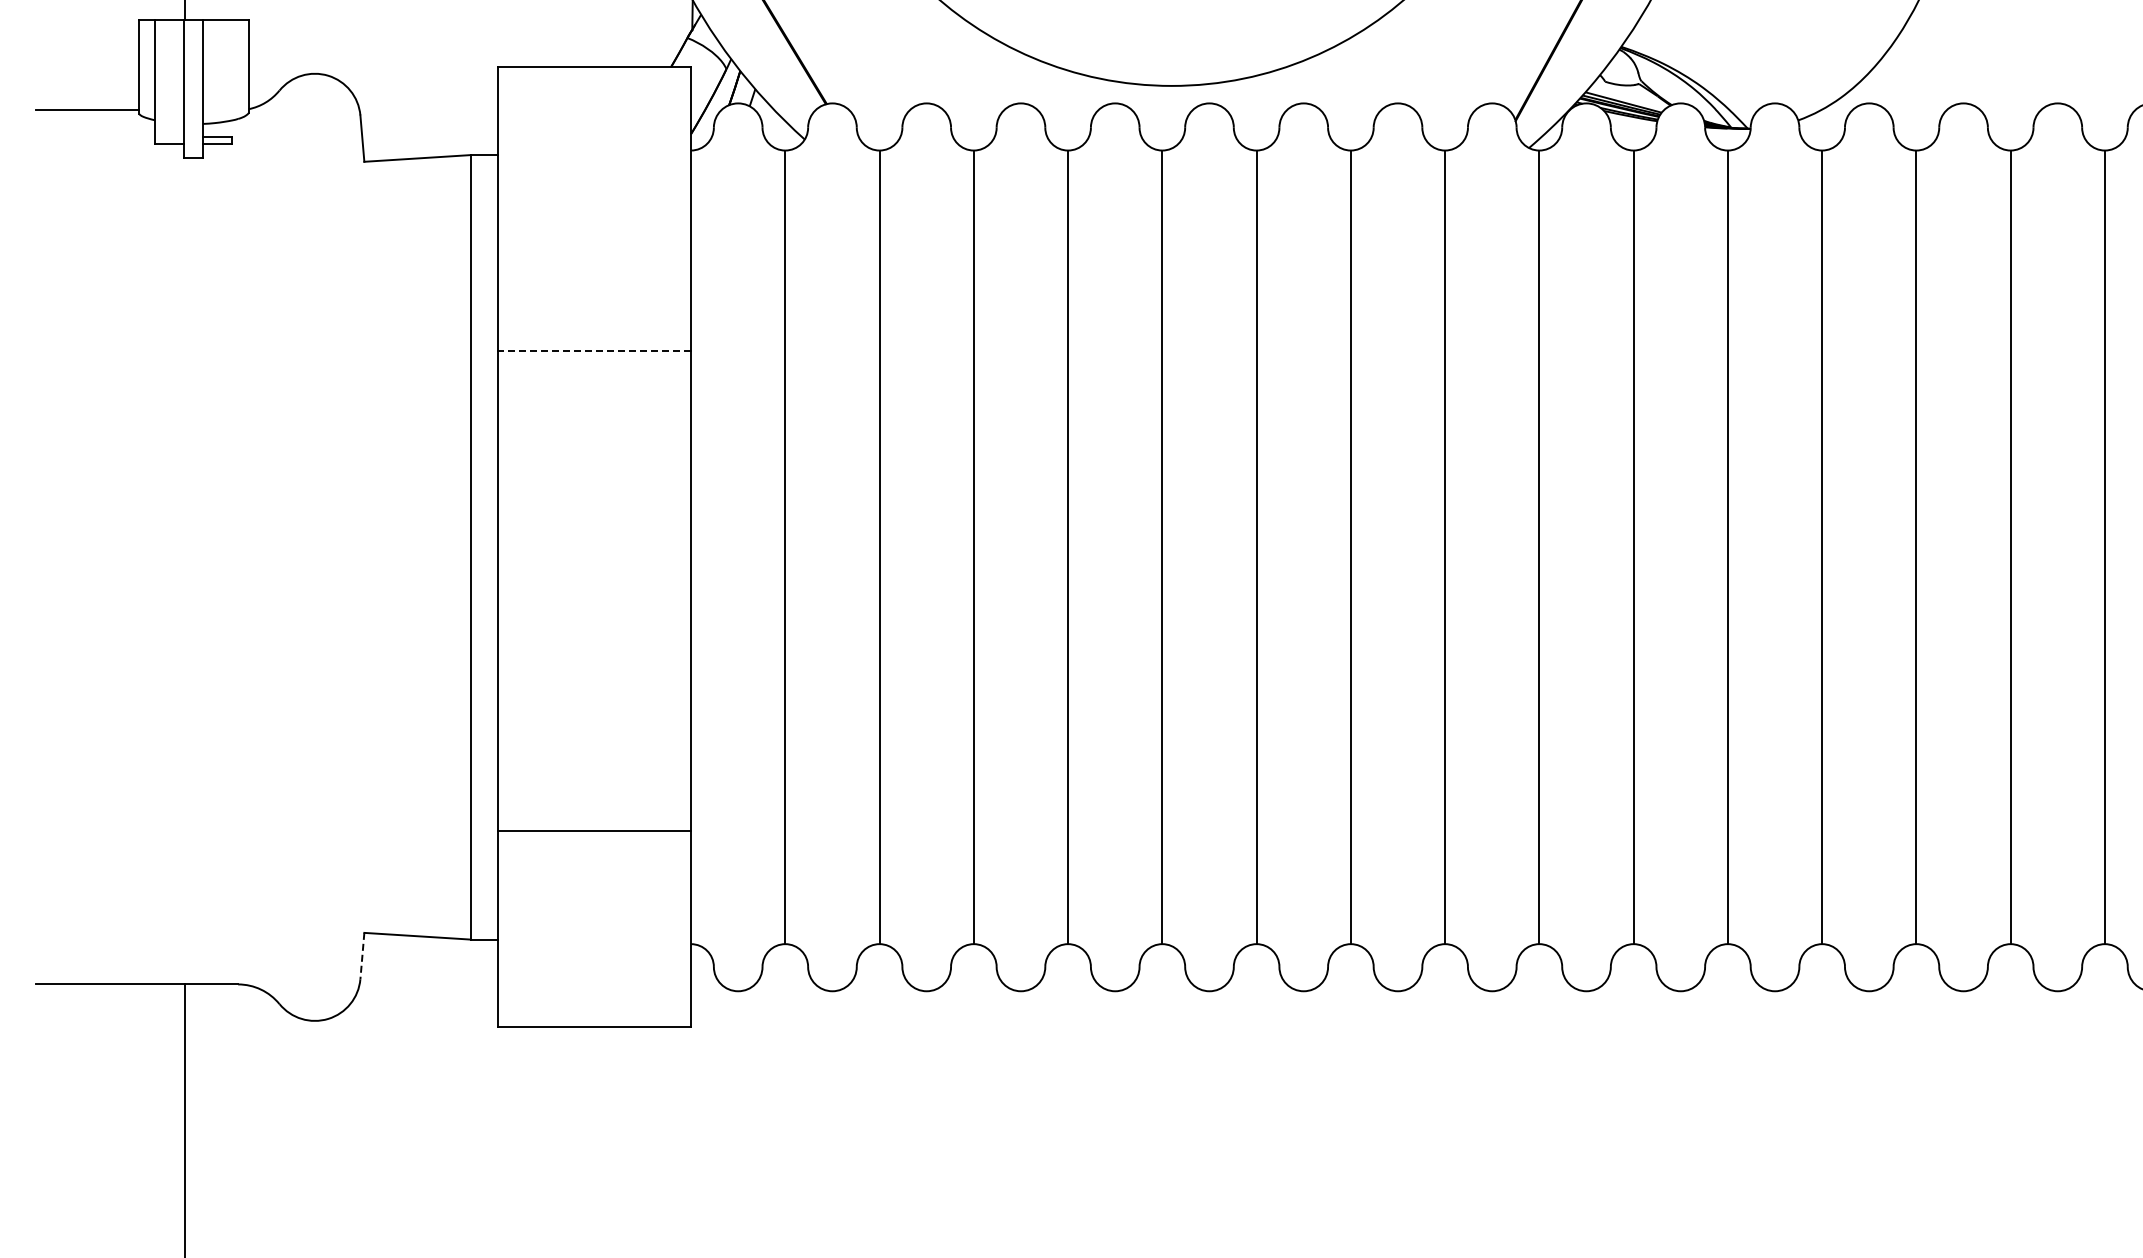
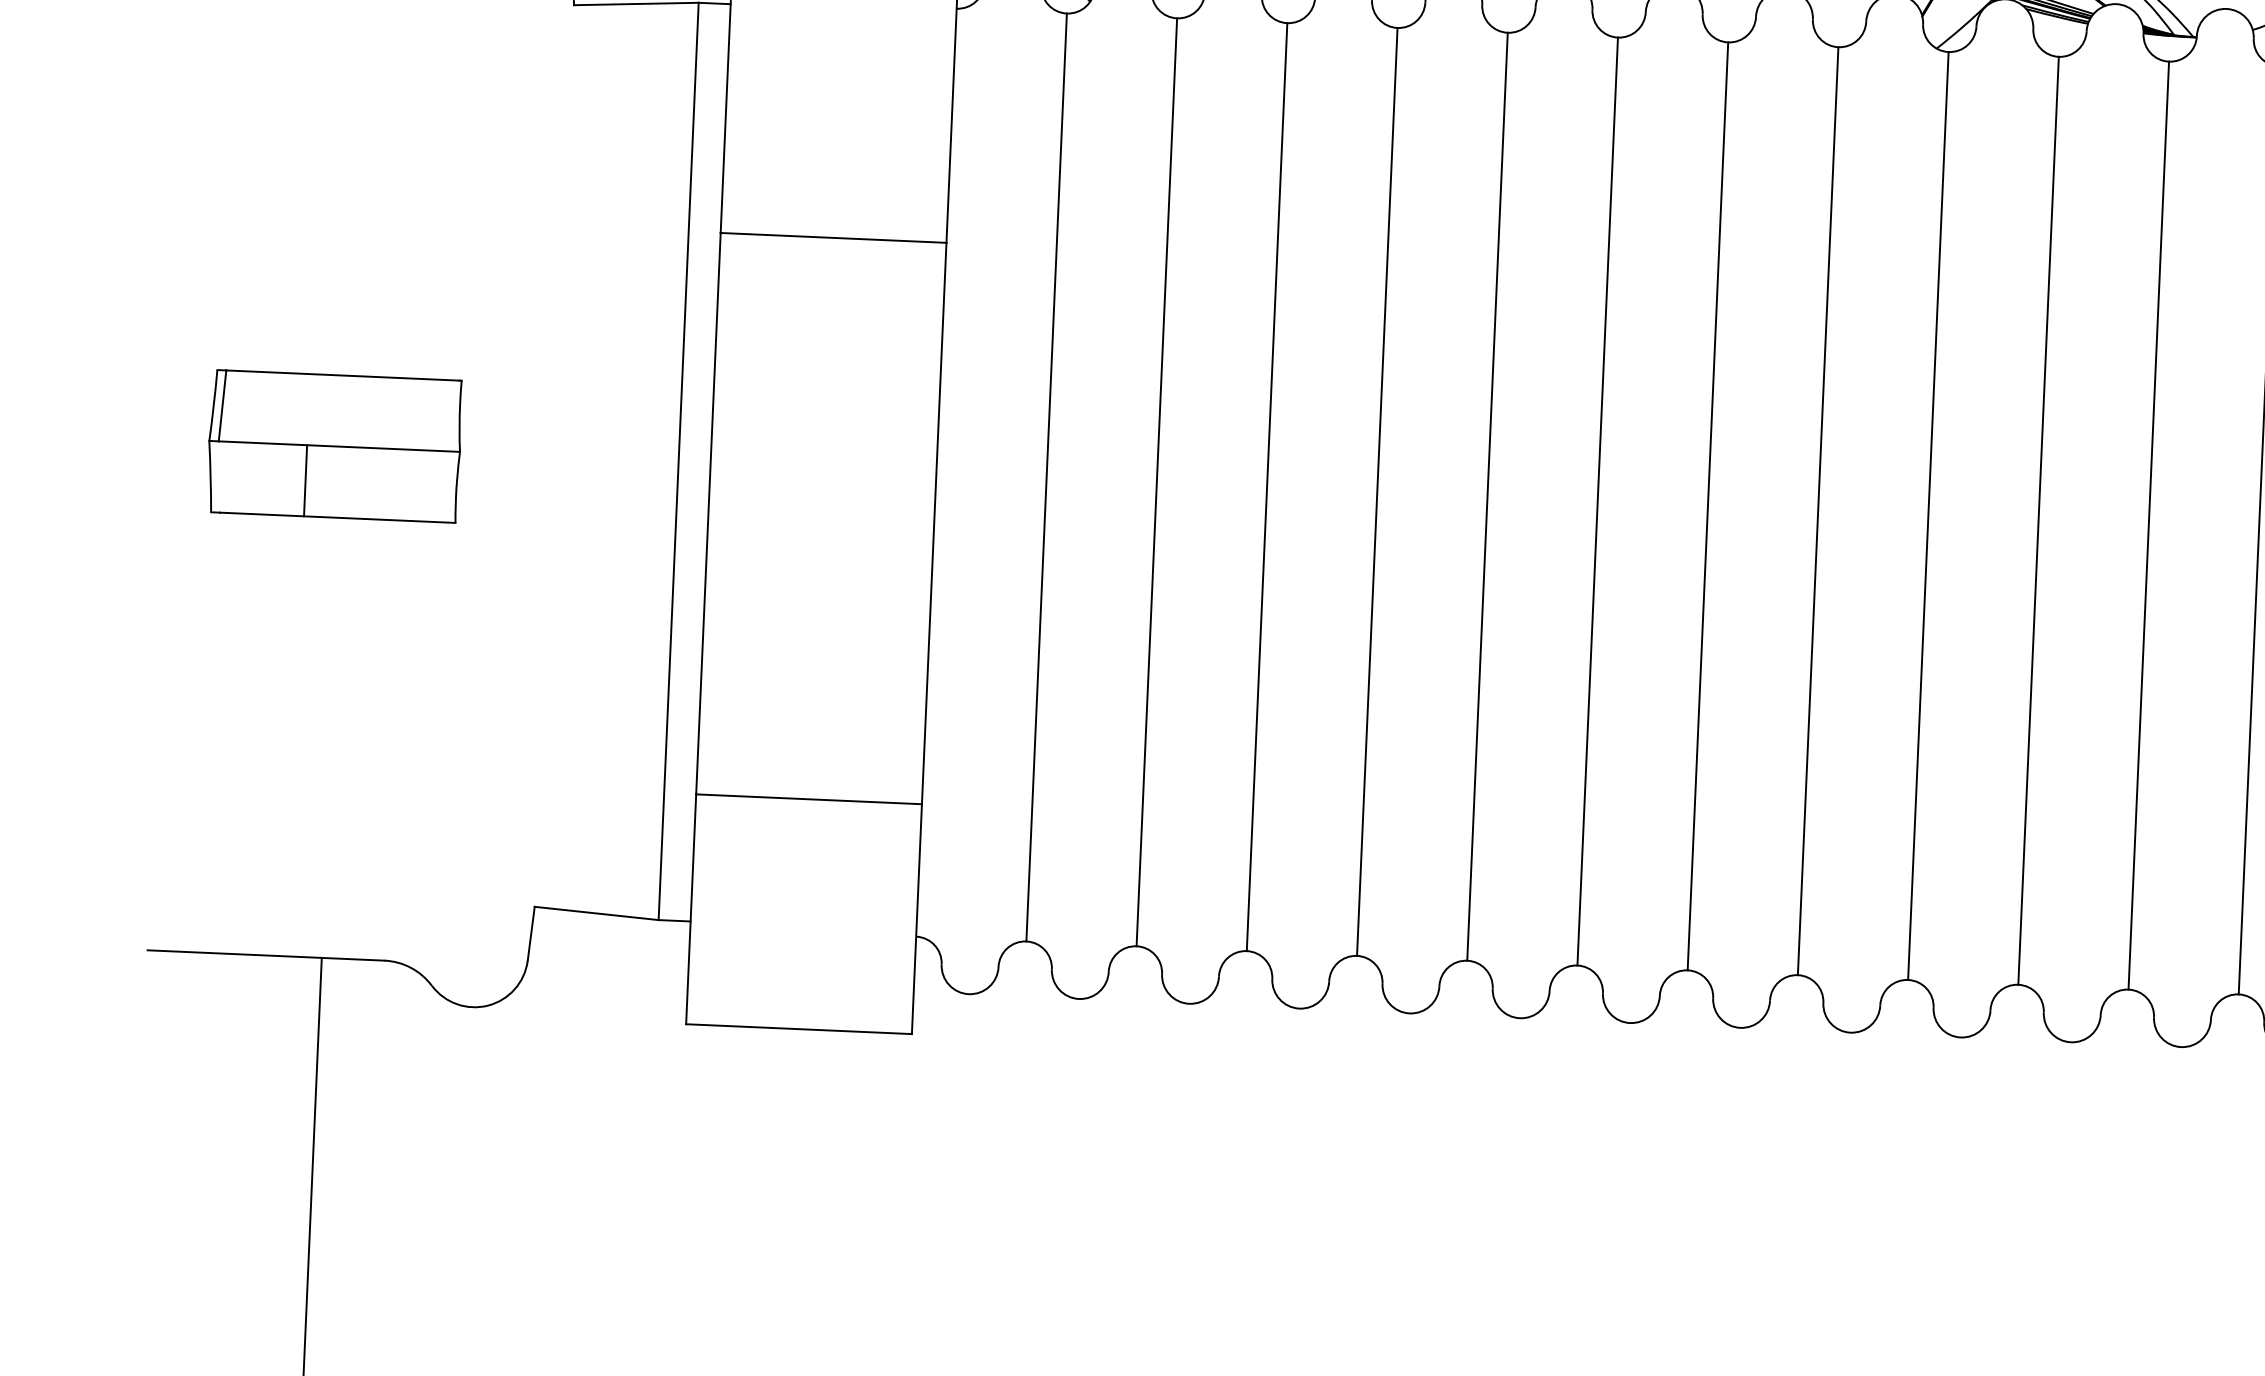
line: (594, 350) -> (833, 237), dashed -> solid
part: (176, 546) -> (334, 445), added
line: (362, 956) -> (531, 934), dashed -> solid

